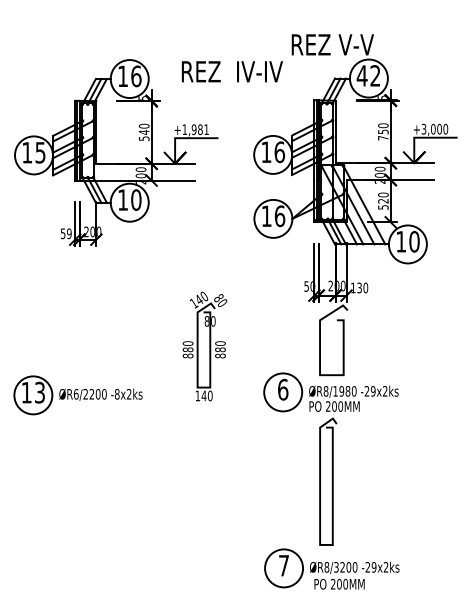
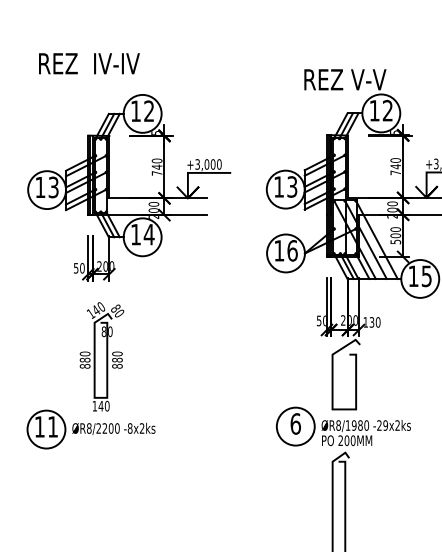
text: (231, 71) -> (88, 63), moved
text: (361, 75) -> (373, 110), 42 -> 12
text: (136, 76) -> (149, 111), 16 -> 12
text: (195, 129) -> (208, 164), +1,981 -> +3,000
text: (383, 131) -> (395, 166), 750 -> 740
text: (144, 138) -> (157, 173), 540 -> 740
text: (40, 151) -> (53, 186), 15 -> 13
text: (279, 152) -> (292, 187), 16 -> 13
text: (135, 199) -> (148, 234), 10 -> 14
text: (383, 200) -> (395, 235), 520 -> 500
text: (69, 233) -> (82, 268), 59 -> 50
text: (414, 241) -> (426, 276), 10 -> 15
part: (204, 346) -> (101, 356), moved
text: (39, 392) -> (52, 426), 13 -> 11
text: (75, 394) -> (88, 428), ØR6/2200 -> ØR8/2200

